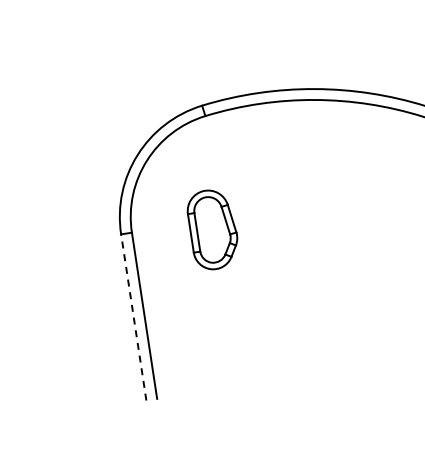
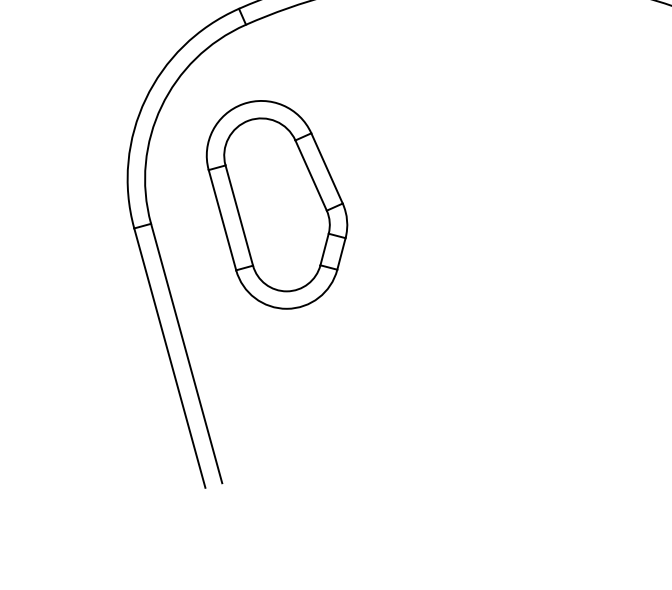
part: (212, 229) -> (278, 203), size x1.67
line: (133, 316) -> (169, 356), dashed -> solid

